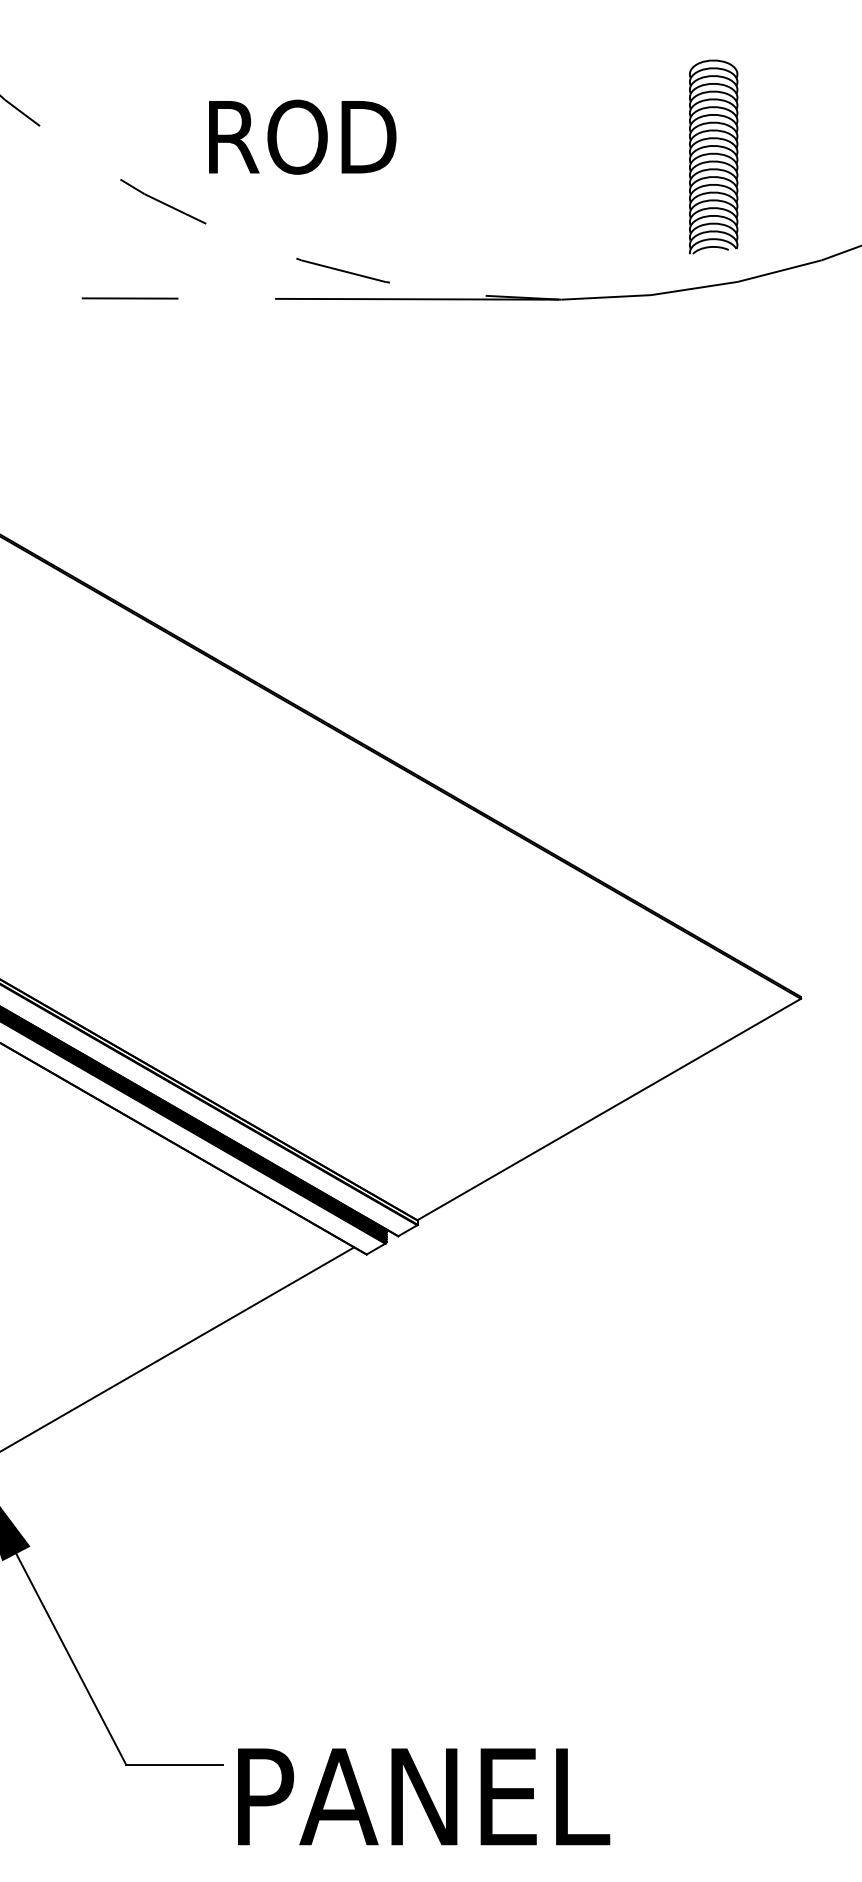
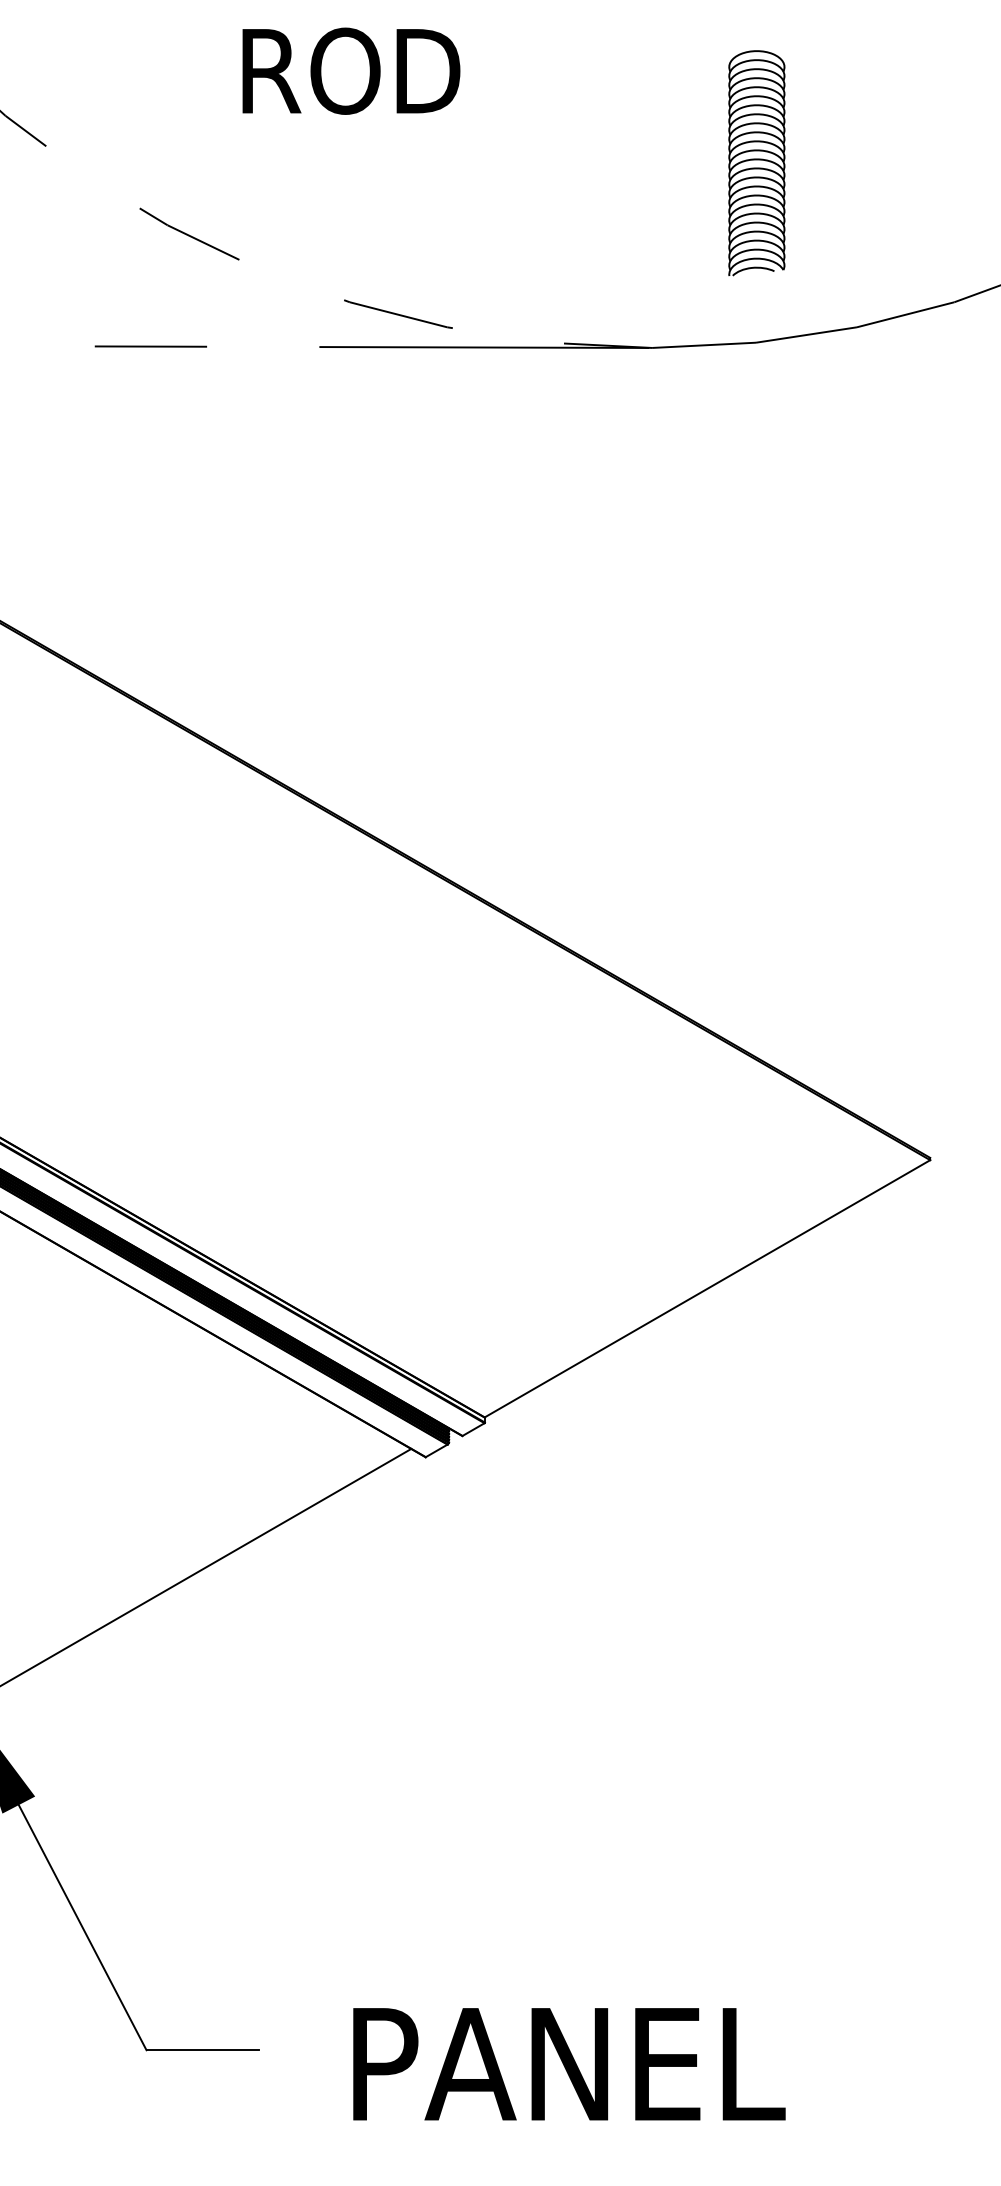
text: (302, 136) -> (351, 70), moved
part: (713, 157) -> (756, 163), moved
text: (424, 1797) -> (569, 2064), moved

